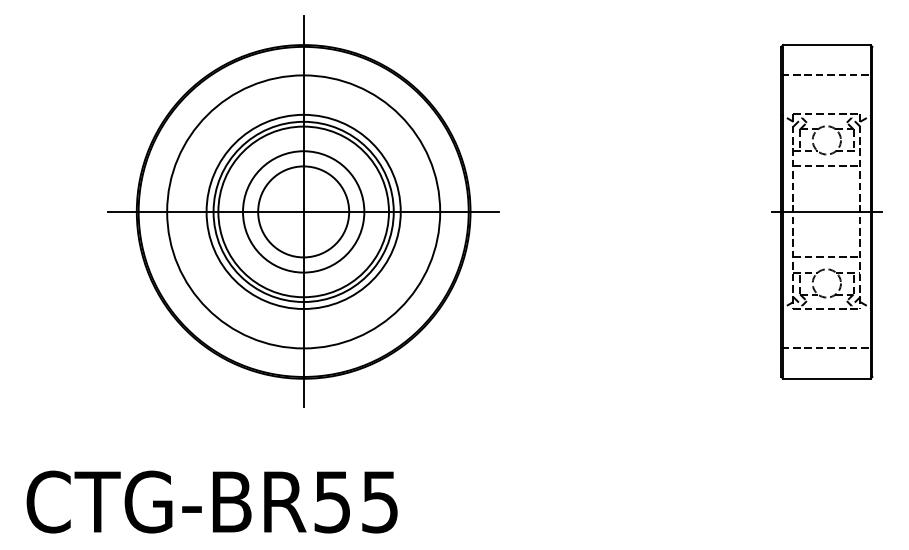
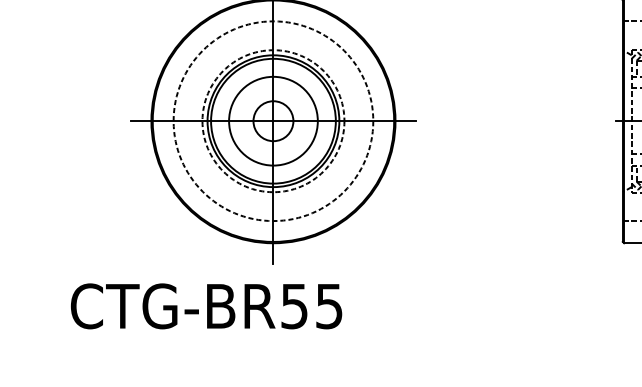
circle: (303, 211) -> (273, 120), size x0.6
circle: (303, 211) -> (273, 120), solid -> dashed
circle: (303, 211) -> (273, 120), solid -> dashed
text: (211, 501) -> (206, 305), moved

